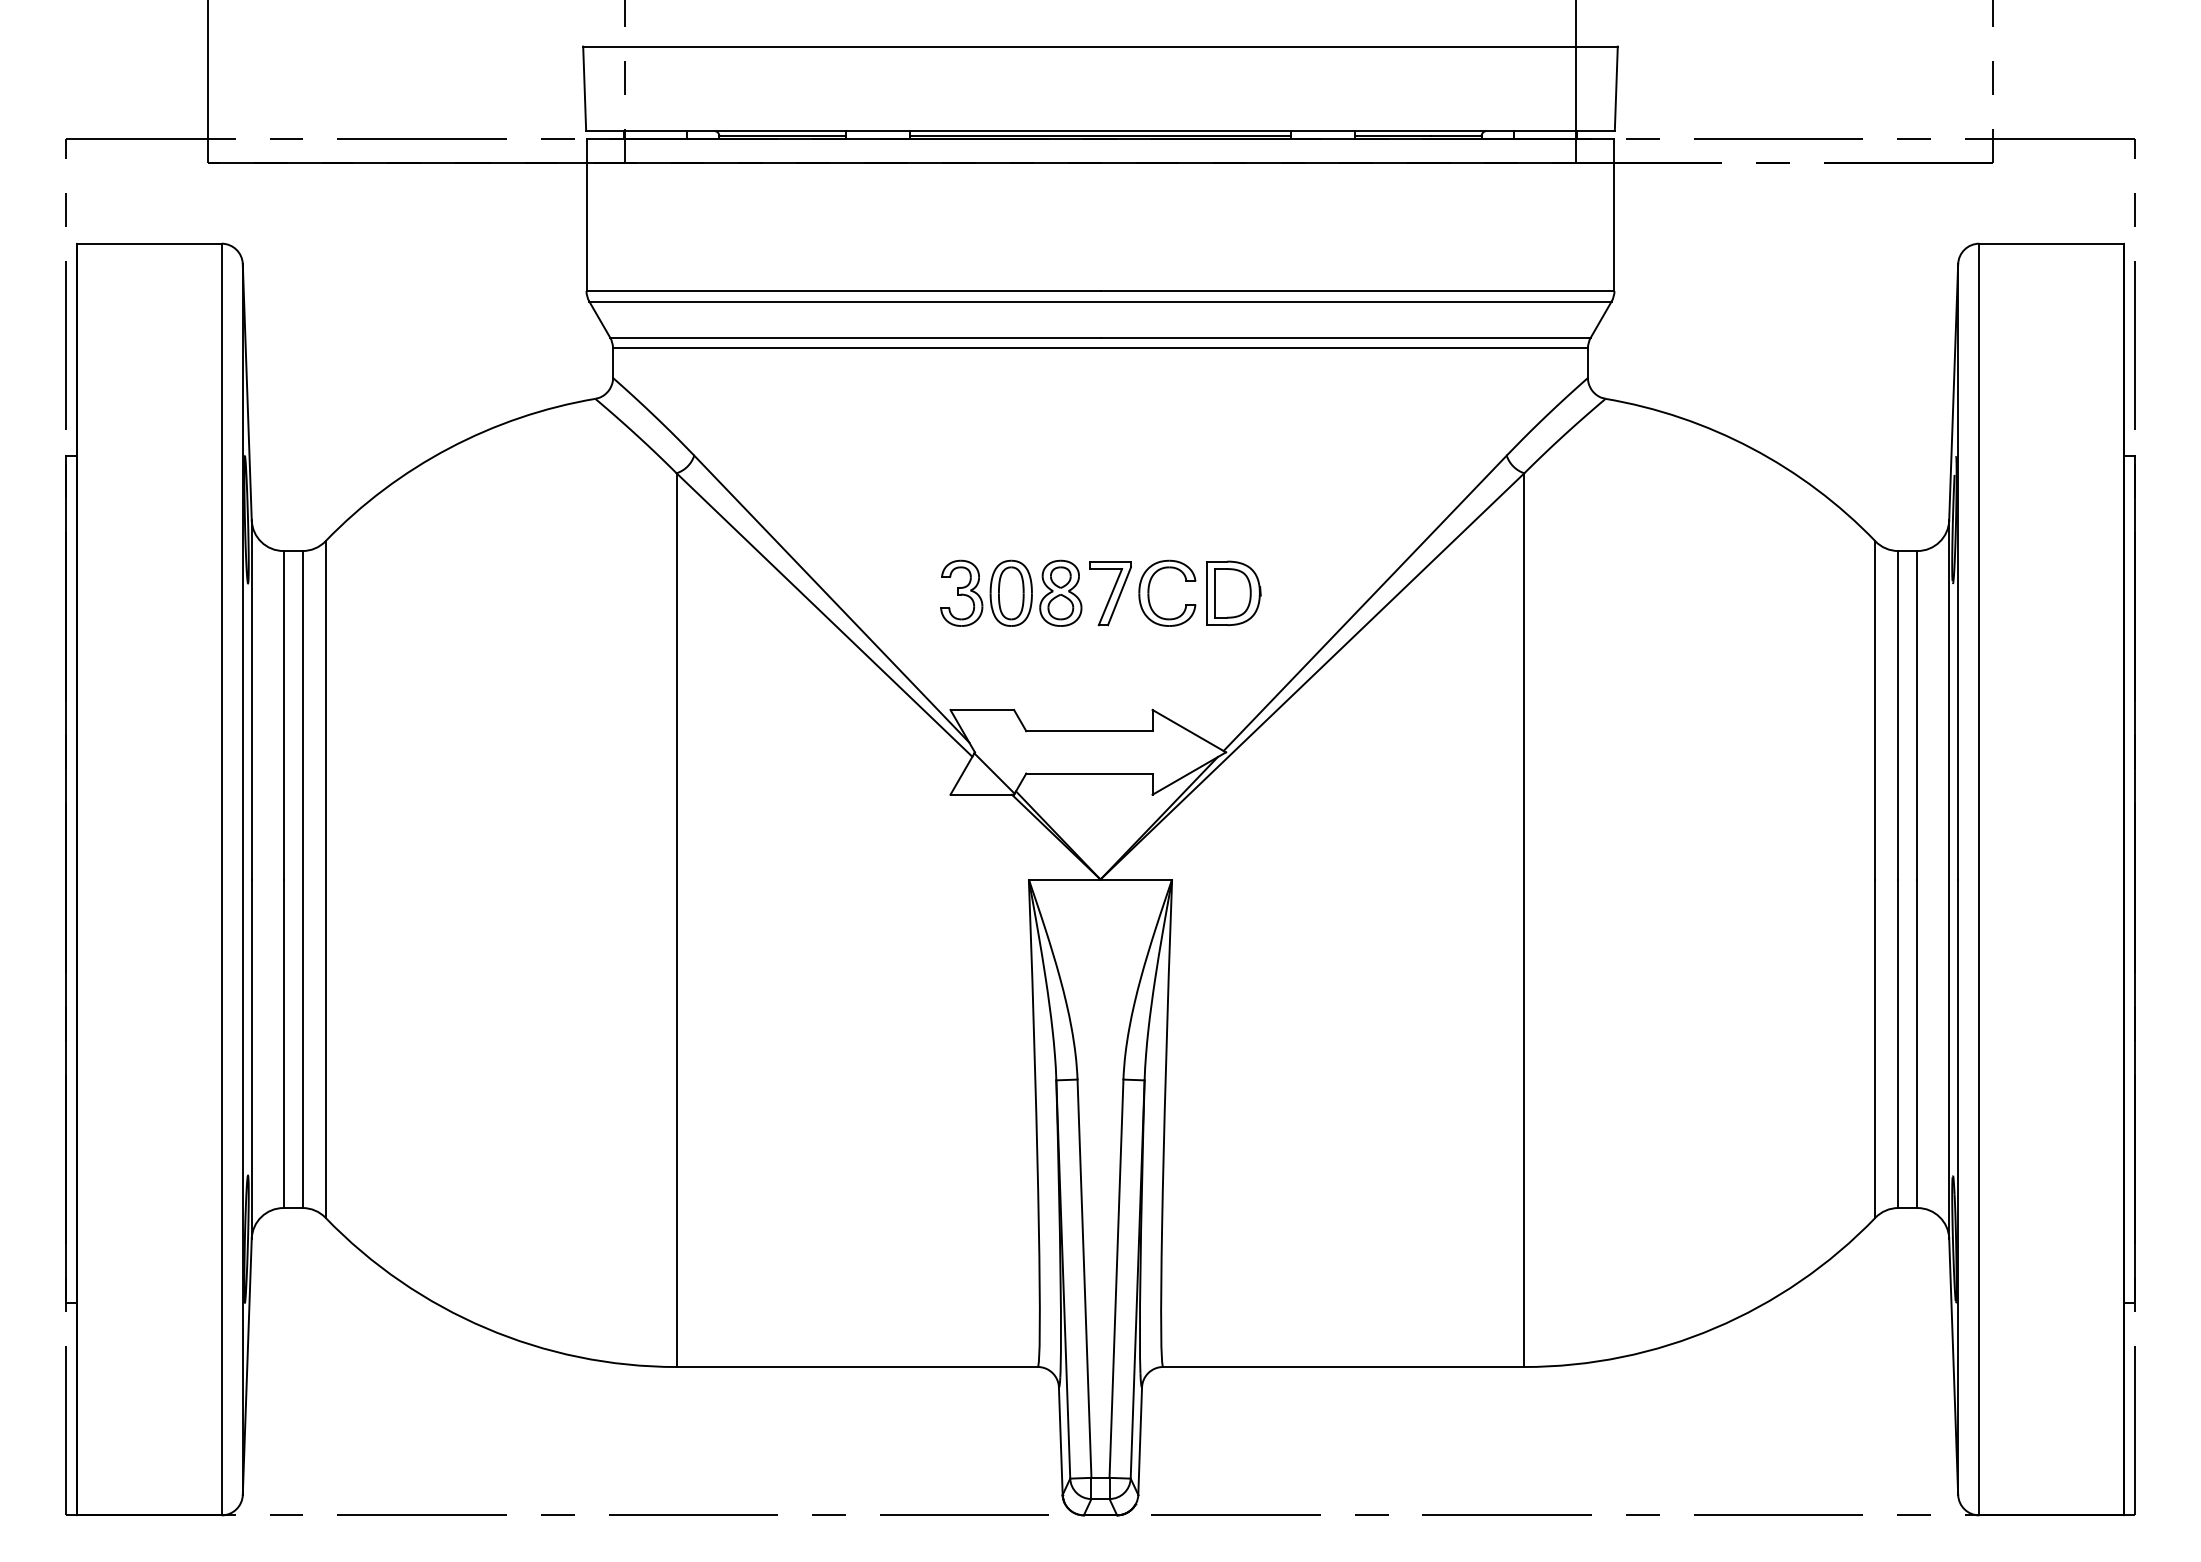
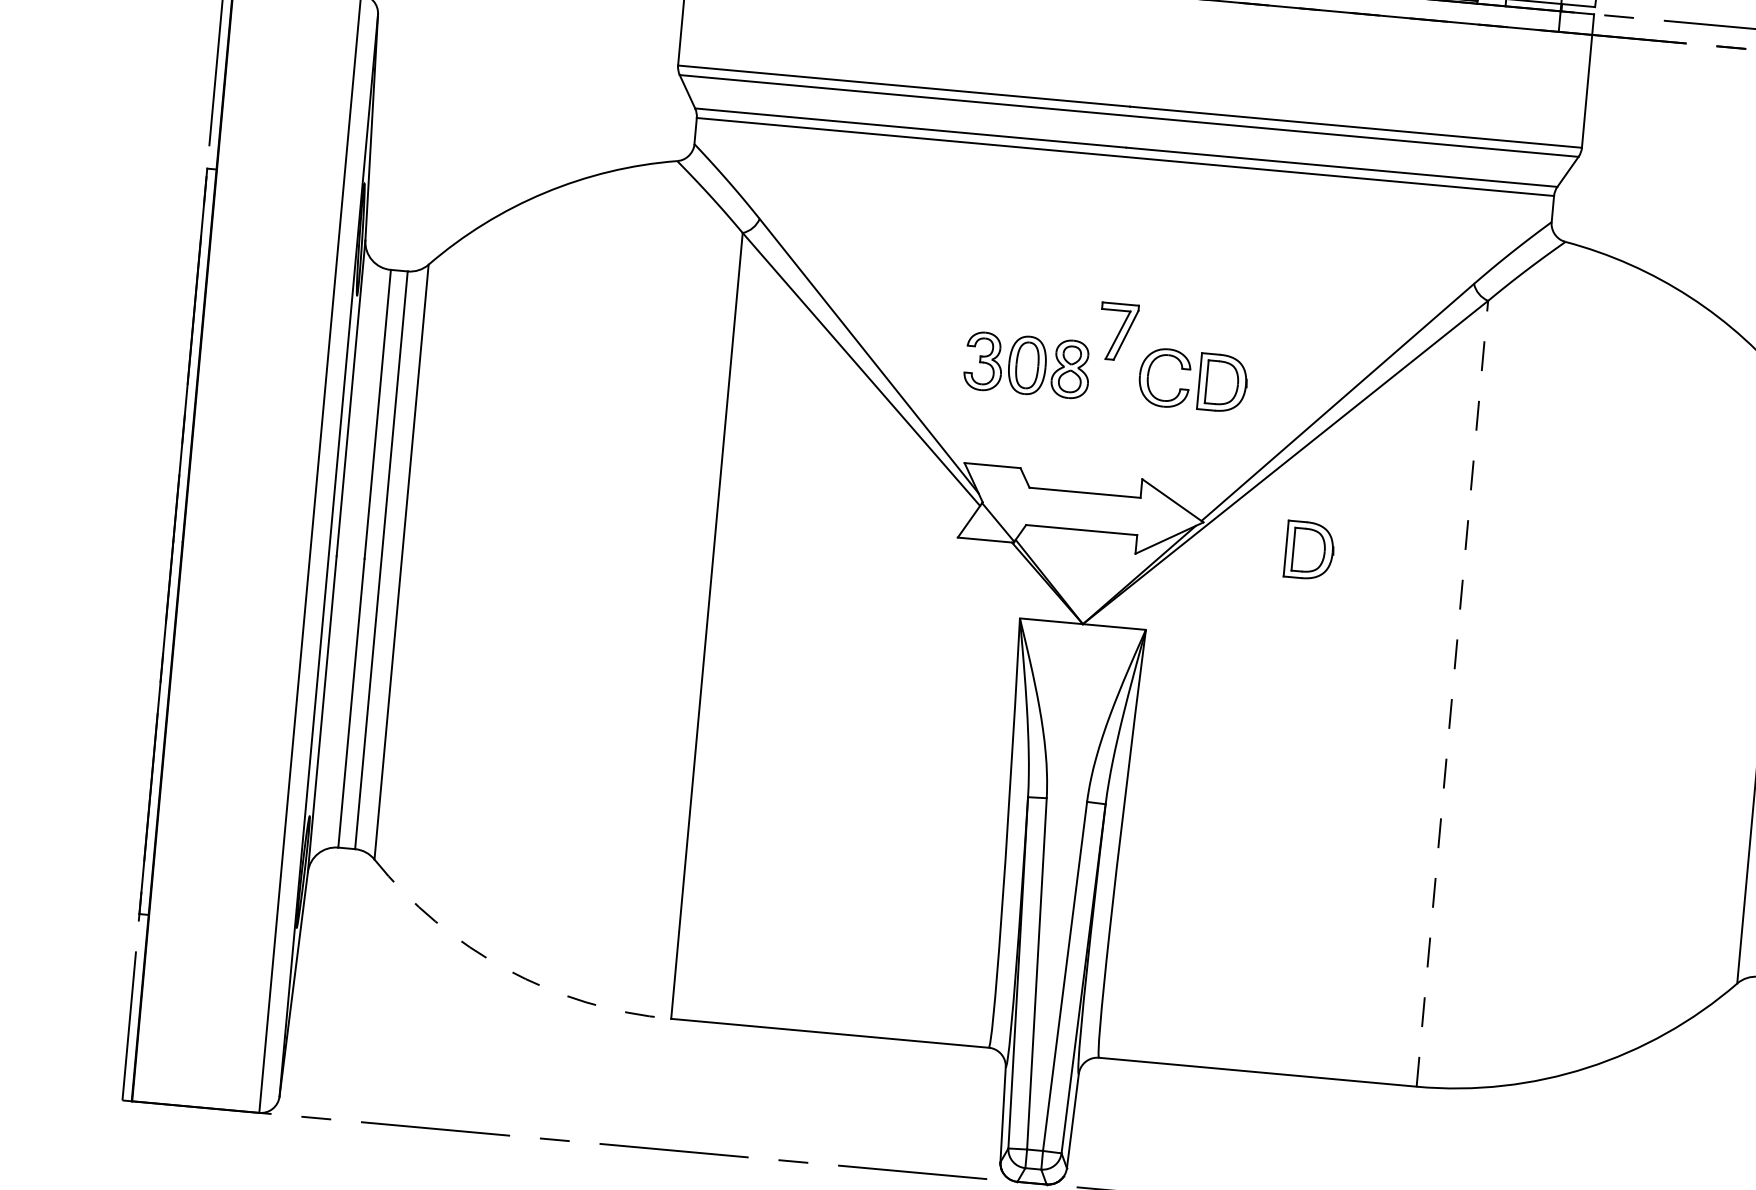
part: (1110, 593) -> (1118, 332), moved
part: (1348, 772) -> (1309, 549), added
line: (1524, 920) -> (1452, 694), solid -> dashed
arc: (485, 1328) -> (506, 969), solid -> dashed

